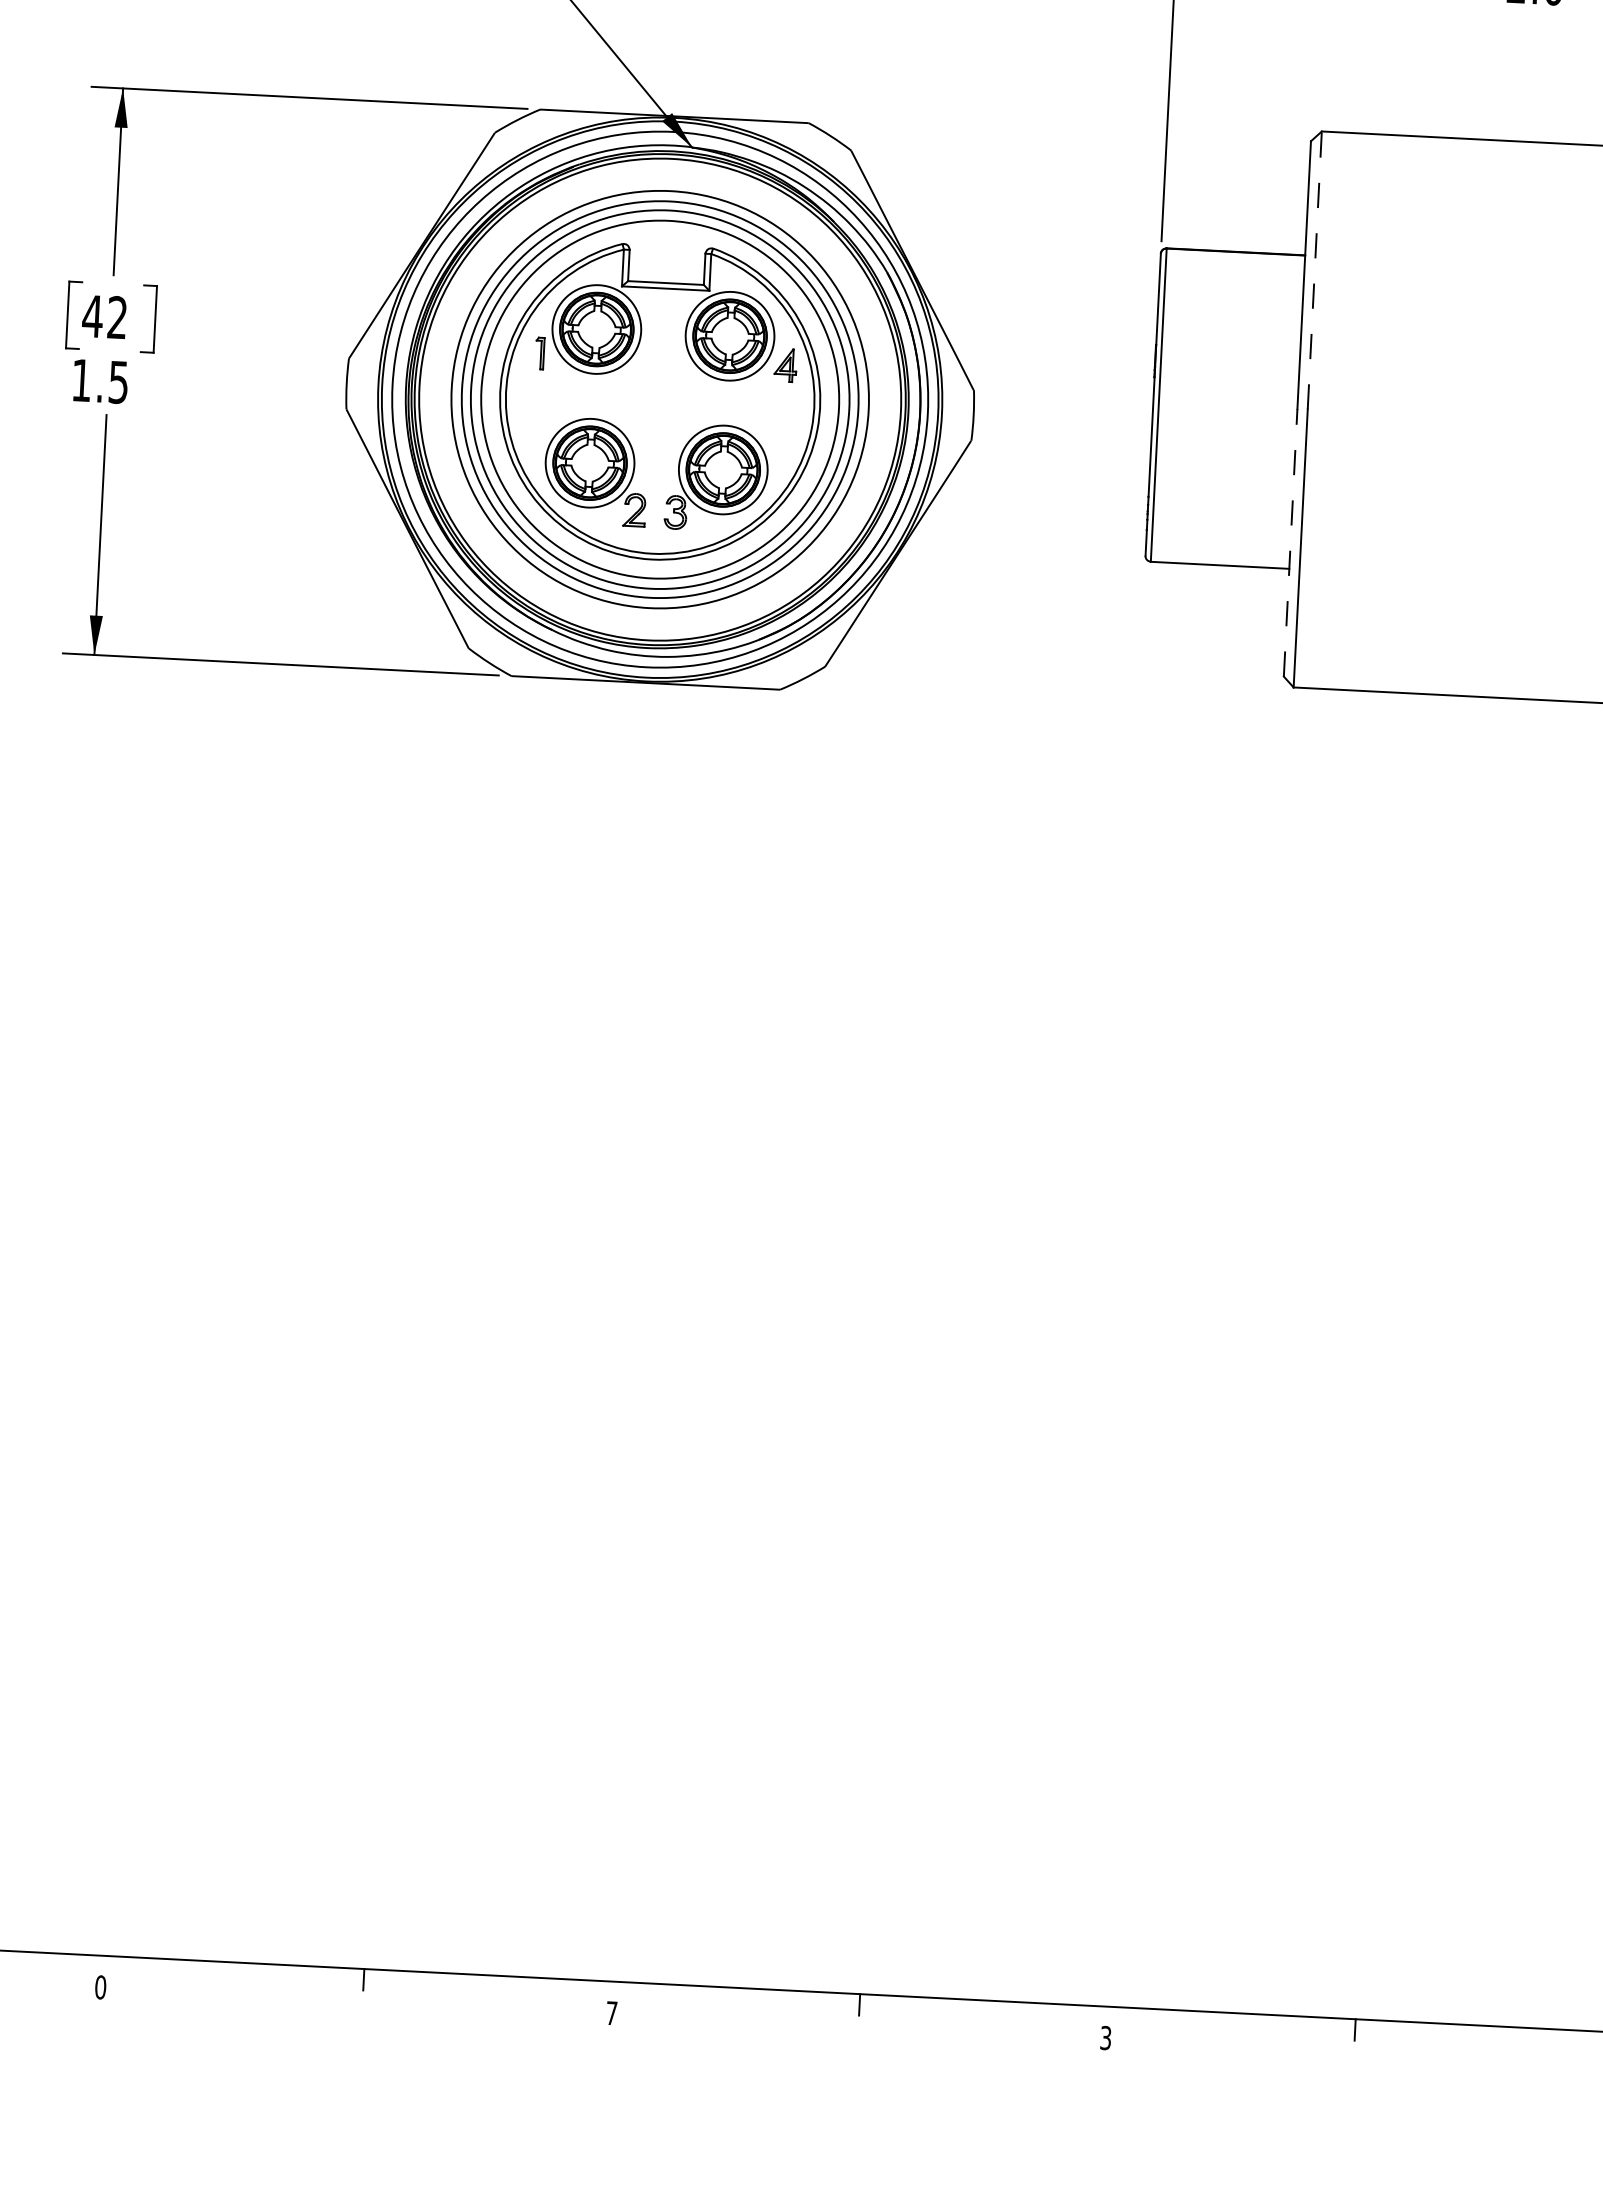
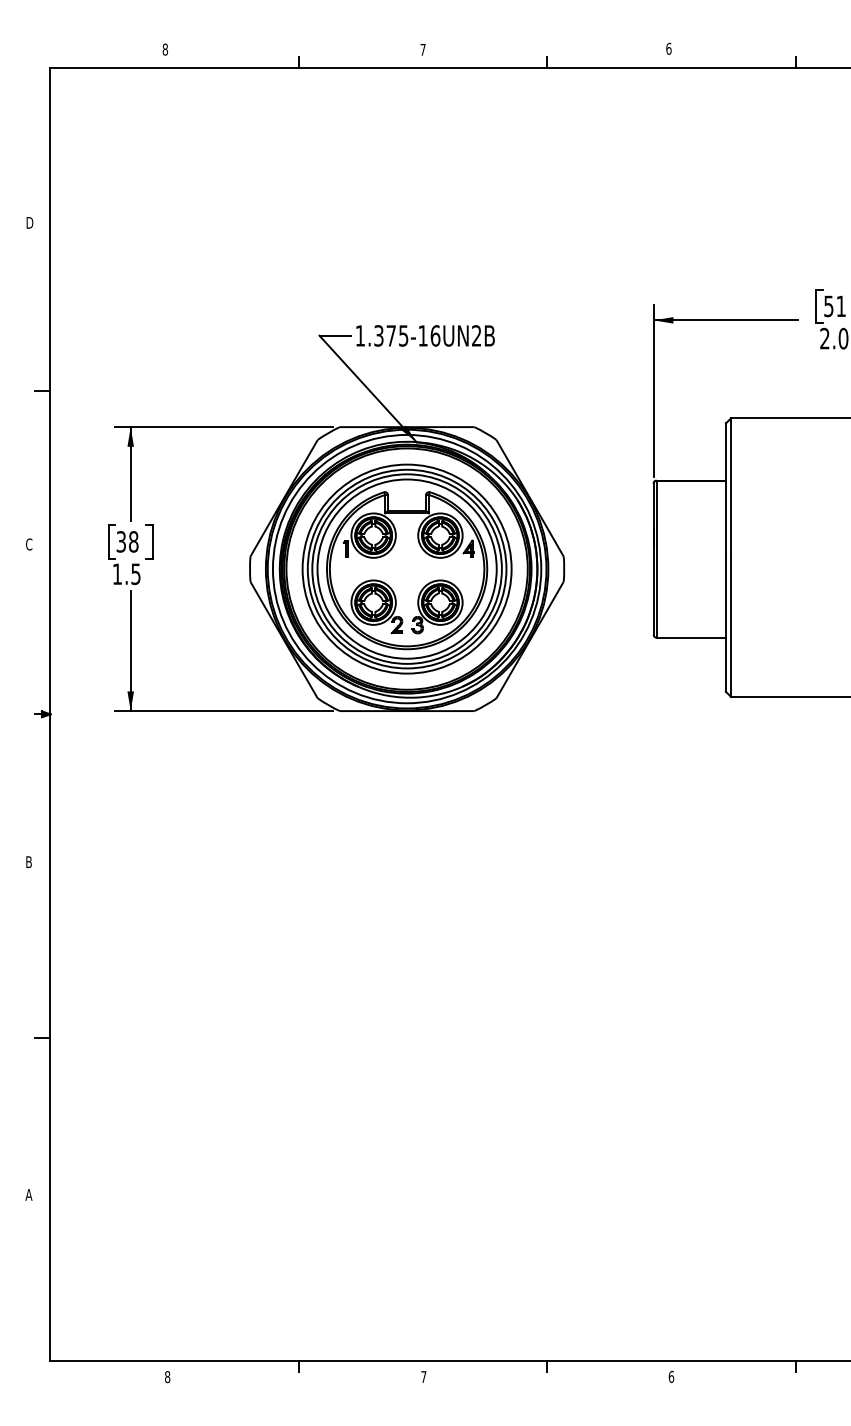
line: (1315, 269) -> (731, 487), dashed -> solid
text: (105, 316) -> (127, 541), 42 -> 38
line: (1289, 542) -> (725, 624), dashed -> solid
text: (100, 1986) -> (167, 1376), 0 -> 8
text: (1106, 2037) -> (671, 1376), 3 -> 6

